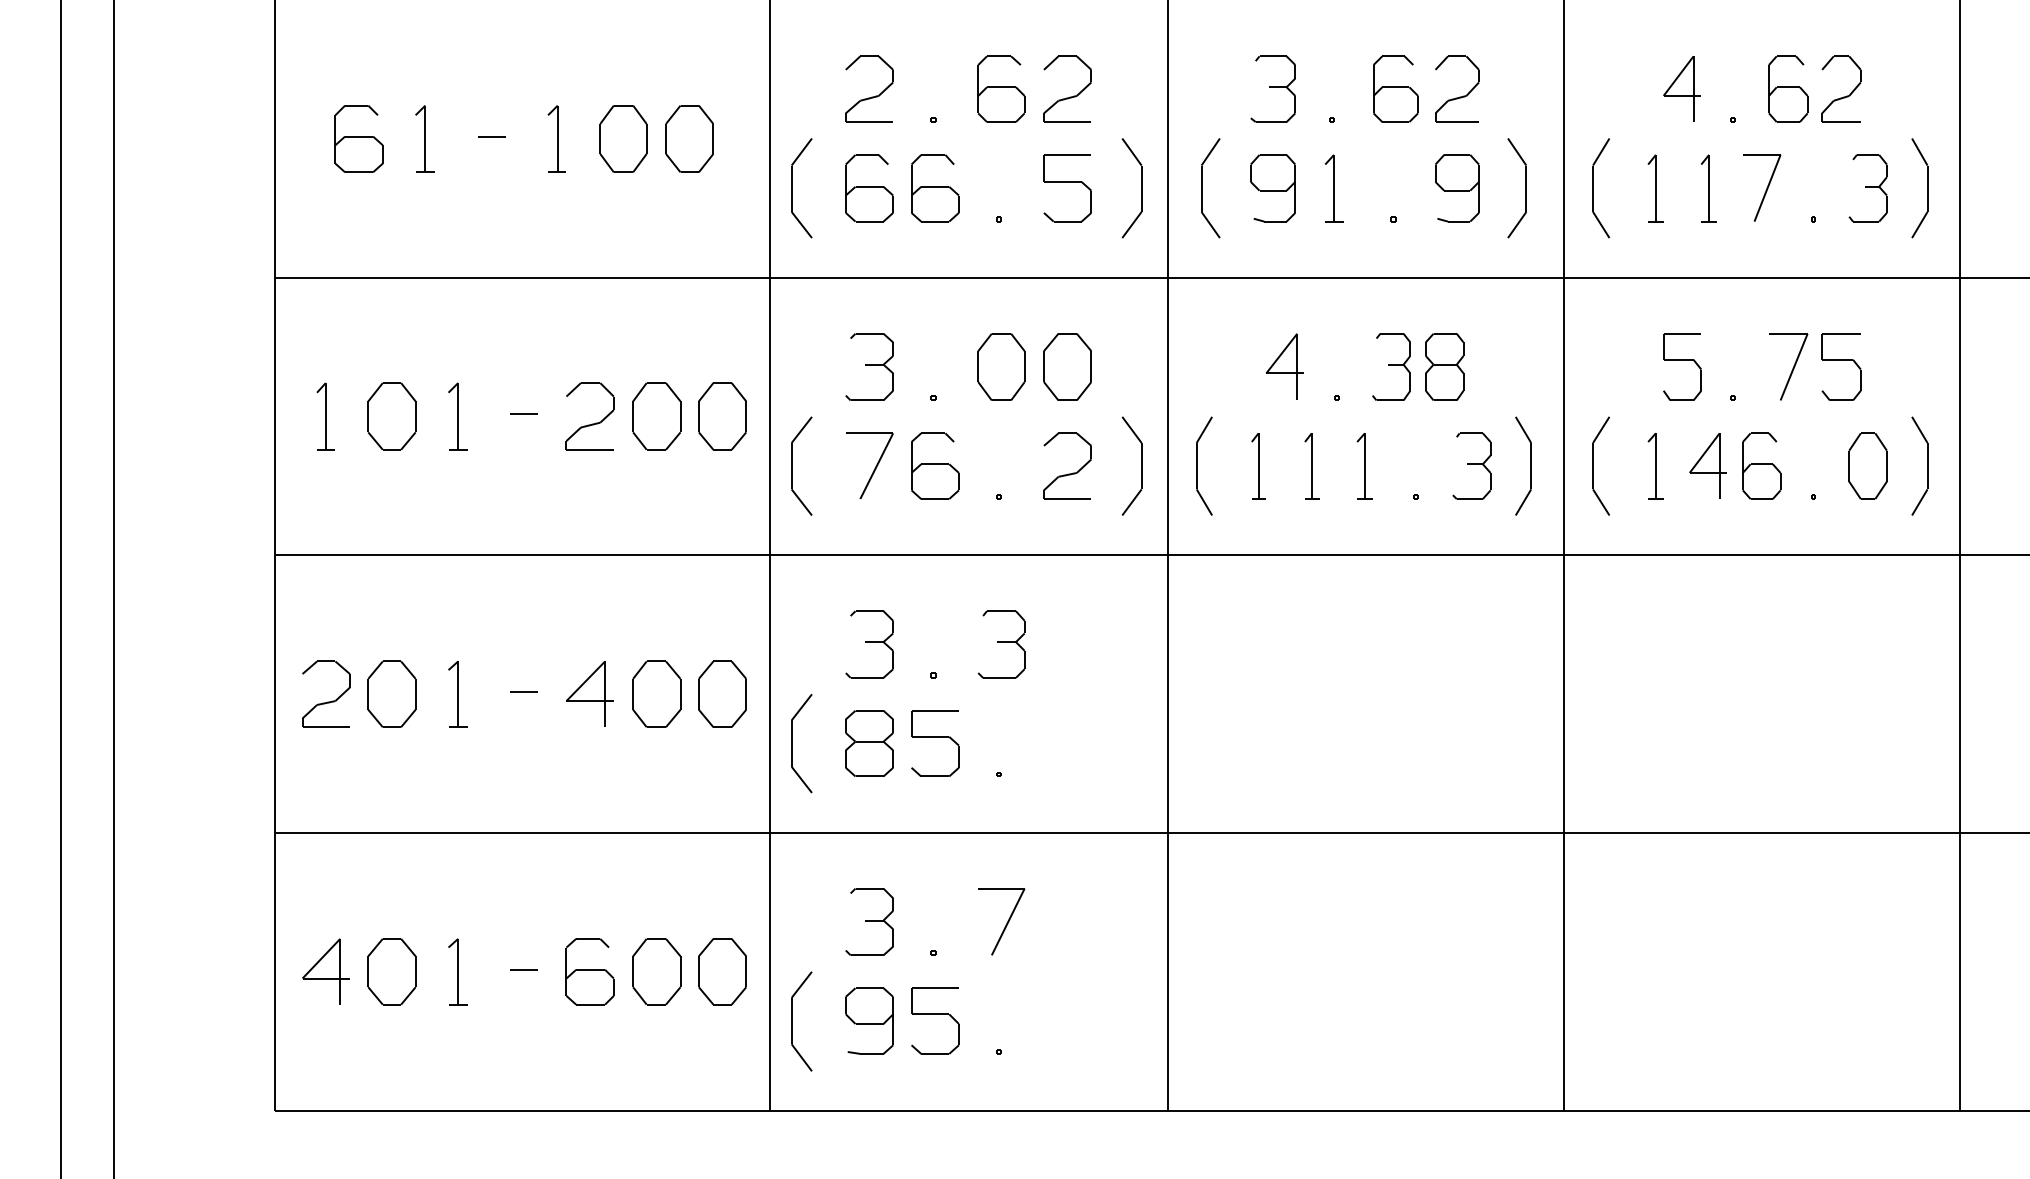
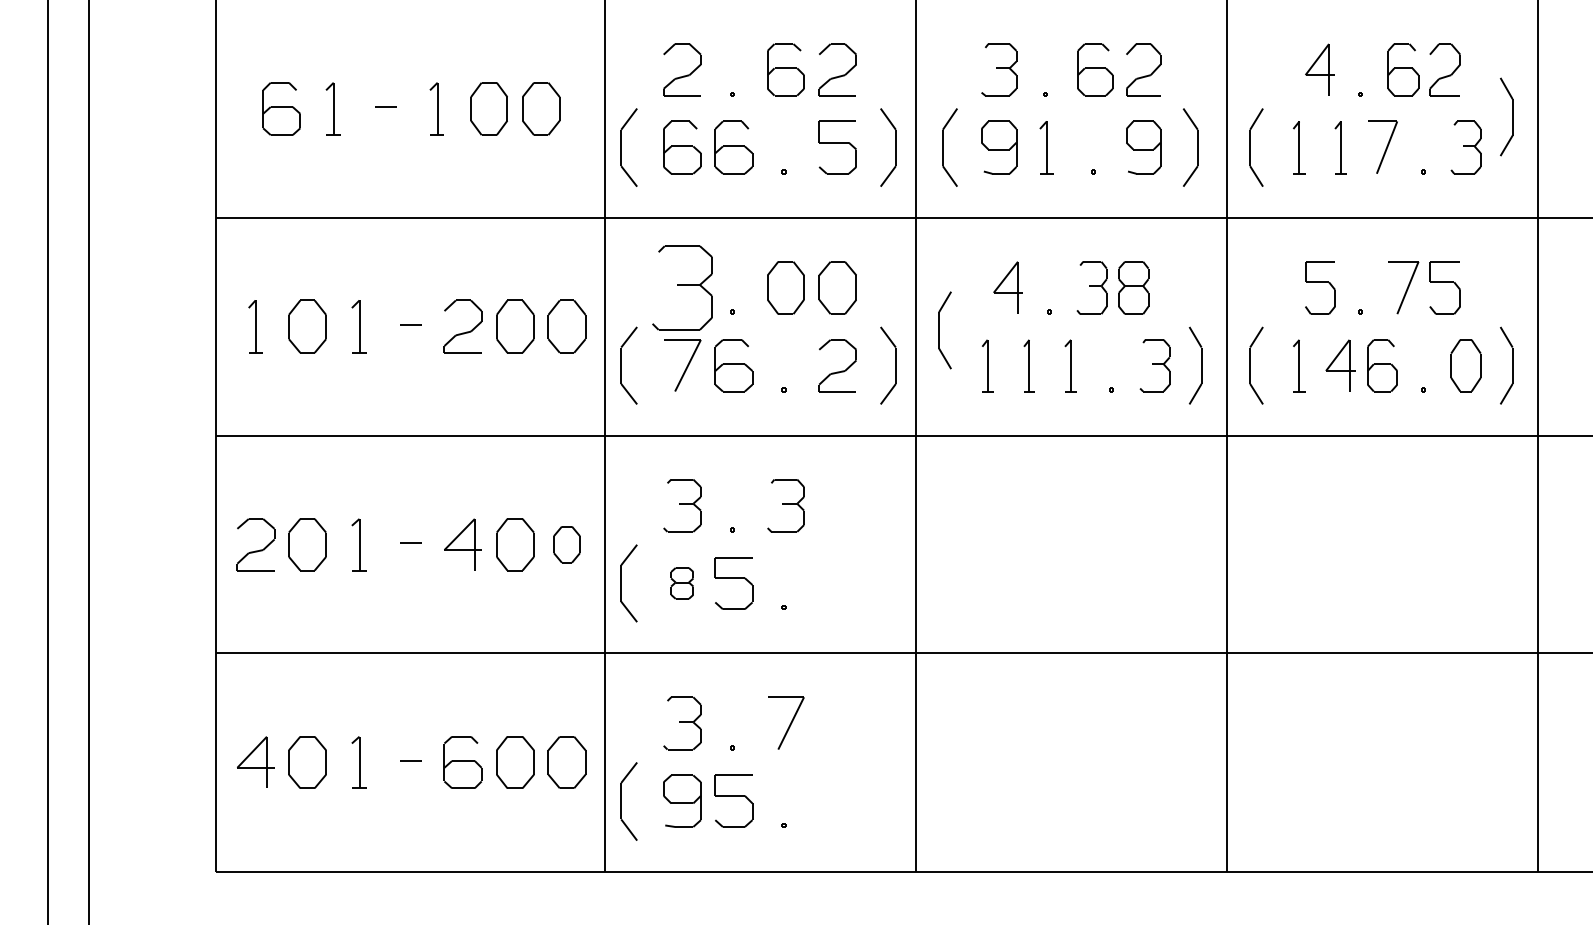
part: (1927, 188) -> (1512, 117), moved
part: (869, 366) -> (682, 287), size x1.6
part: (1197, 465) -> (939, 329), moved
part: (722, 693) -> (566, 544), size x0.7
part: (869, 743) -> (682, 583), size x0.6

